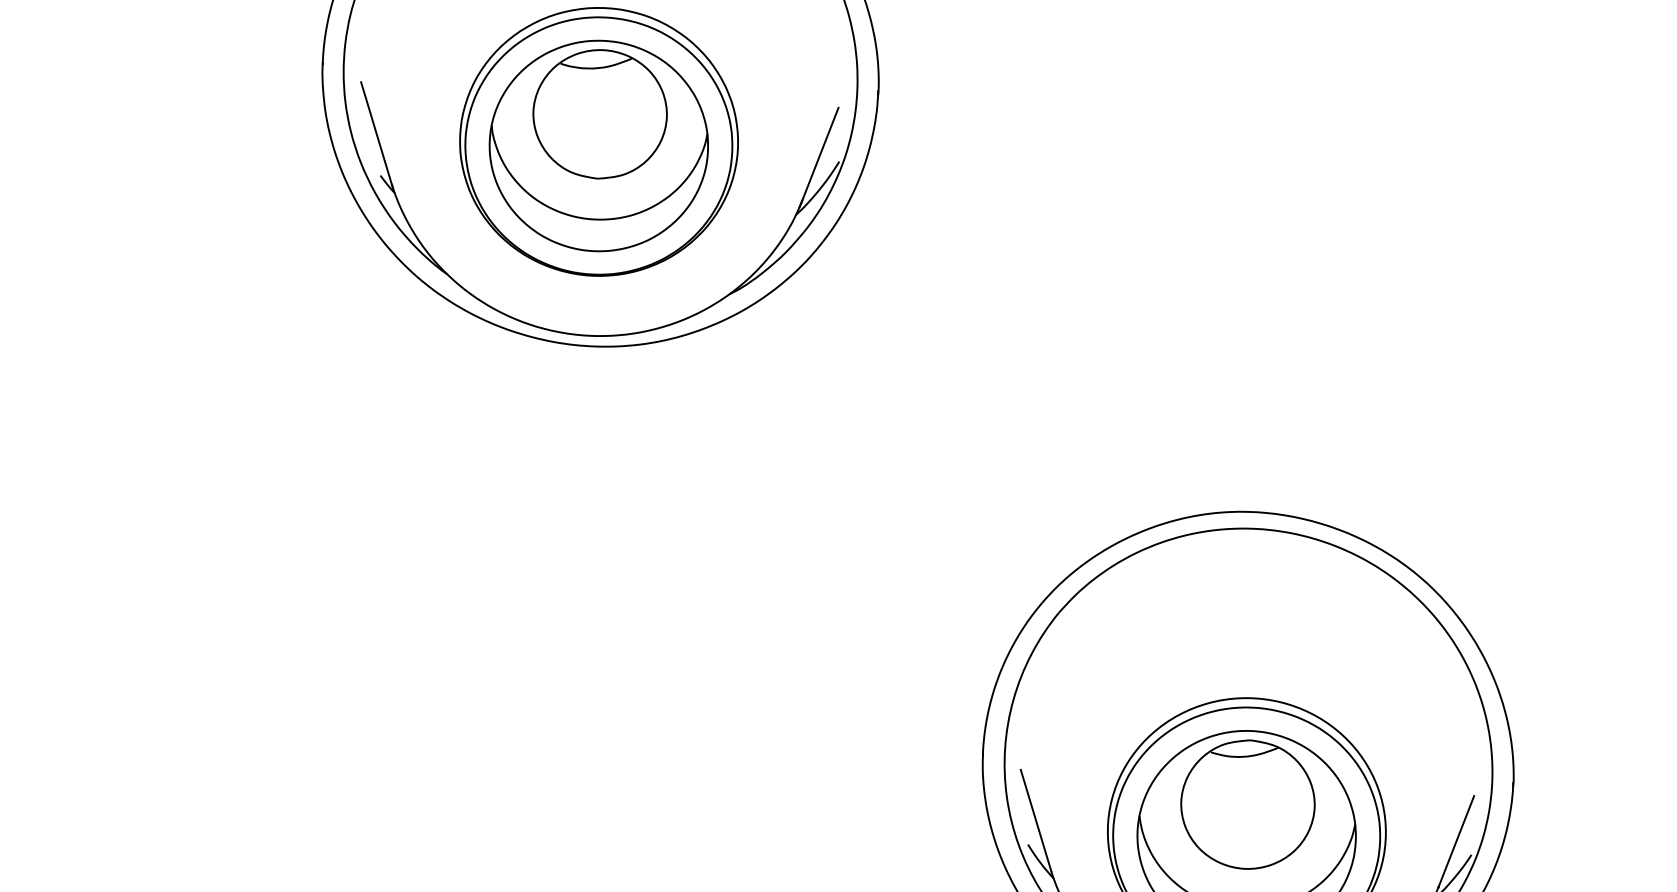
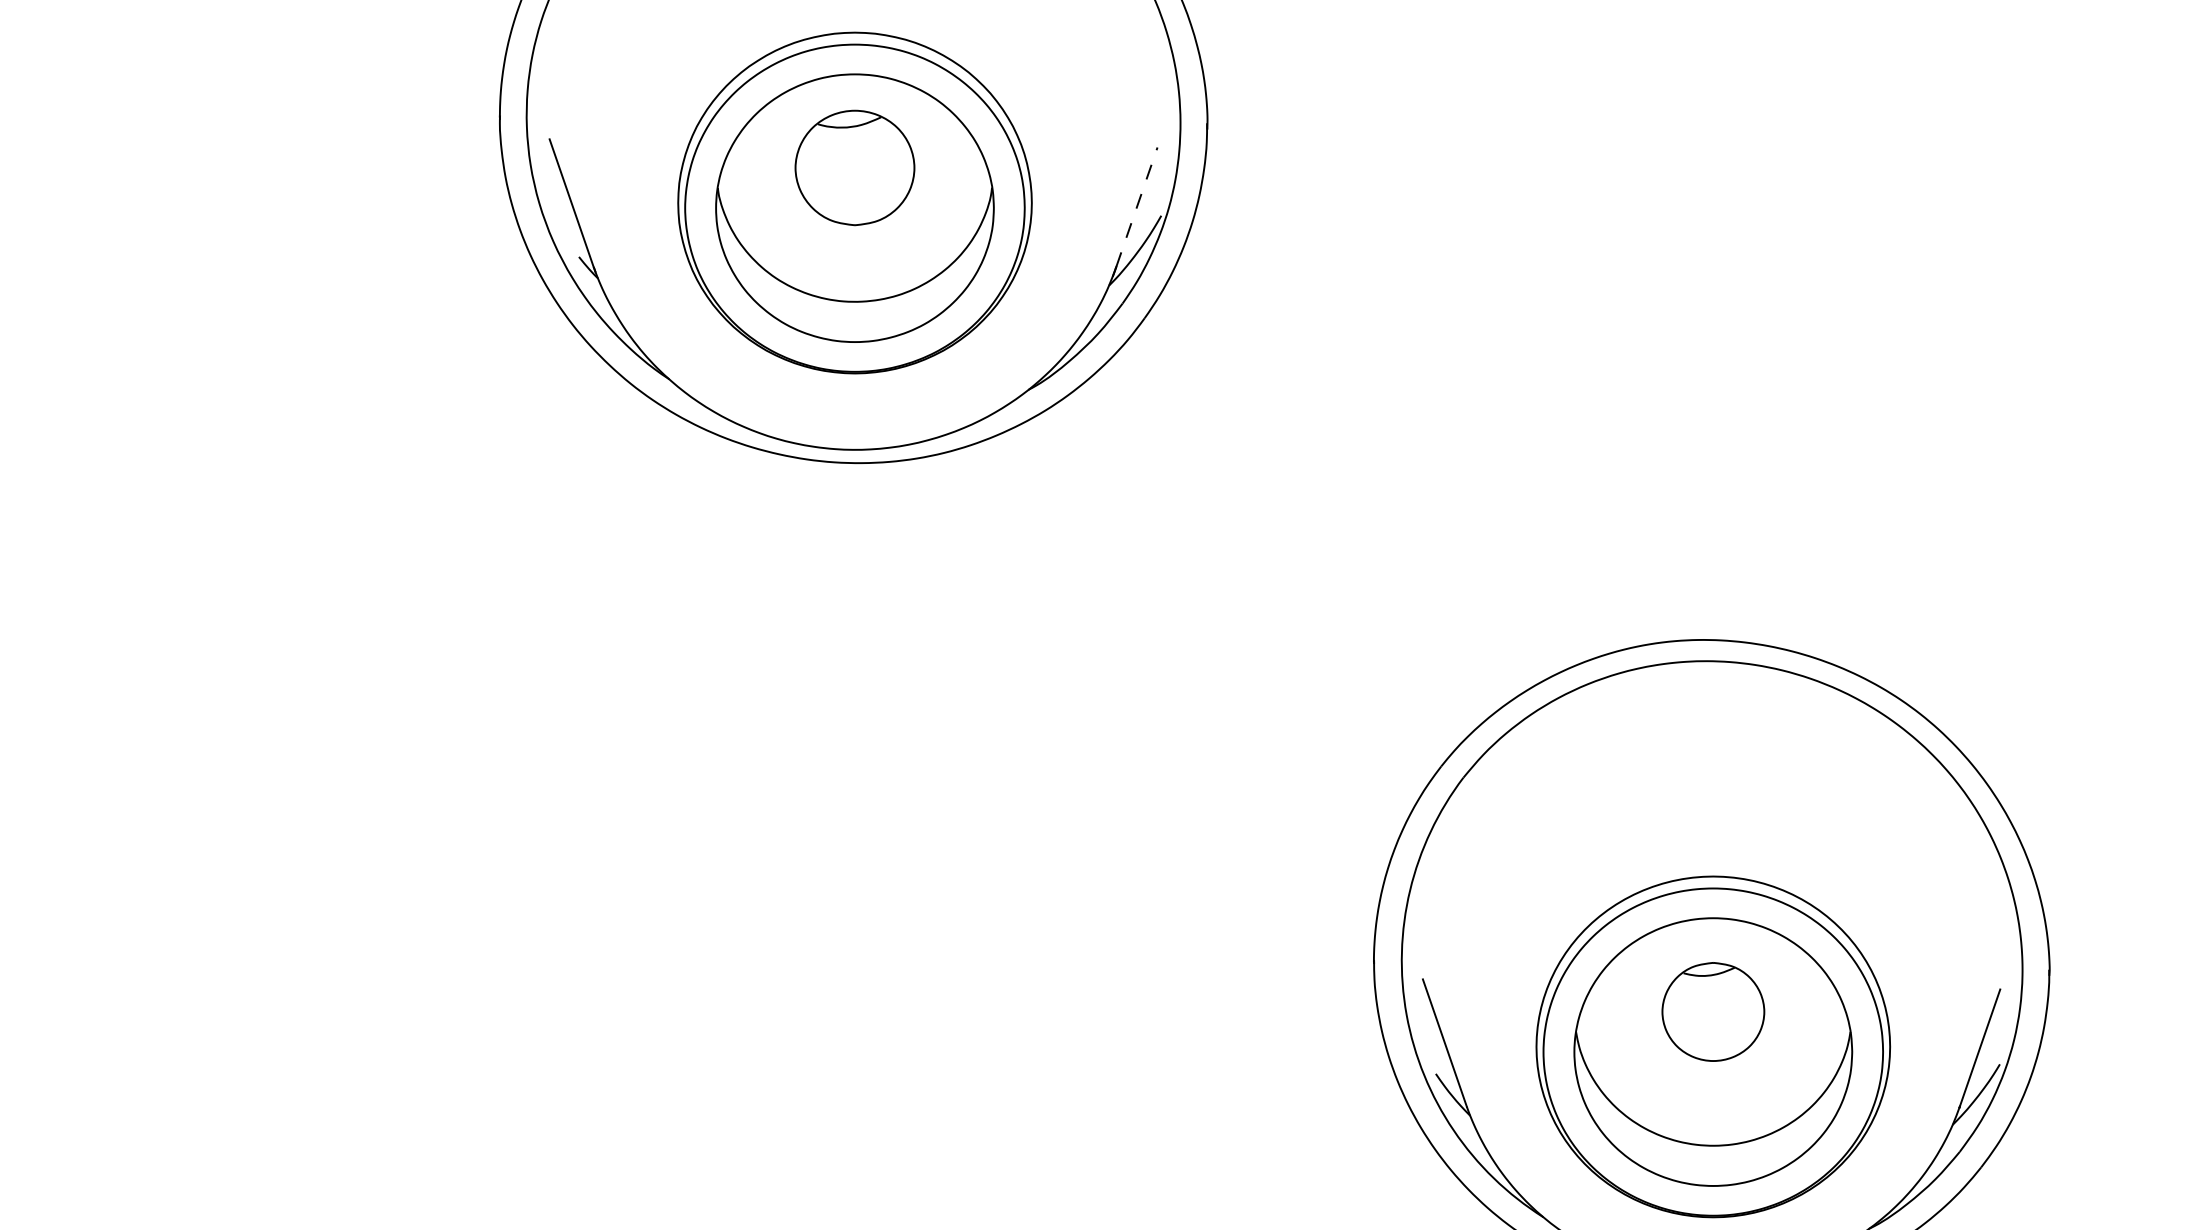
part: (599, 113) -> (854, 167), size x0.7
line: (820, 153) -> (1137, 206), solid -> dashed
part: (1248, 804) -> (1713, 1011), size x0.6

